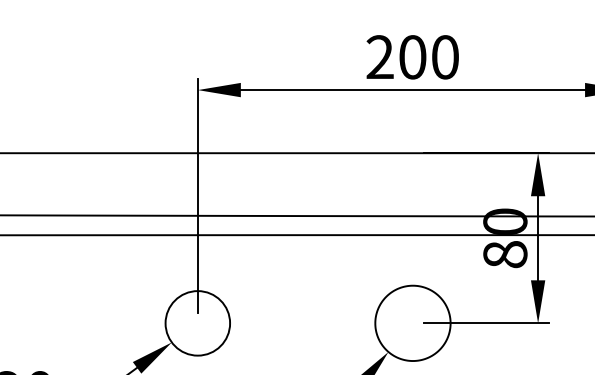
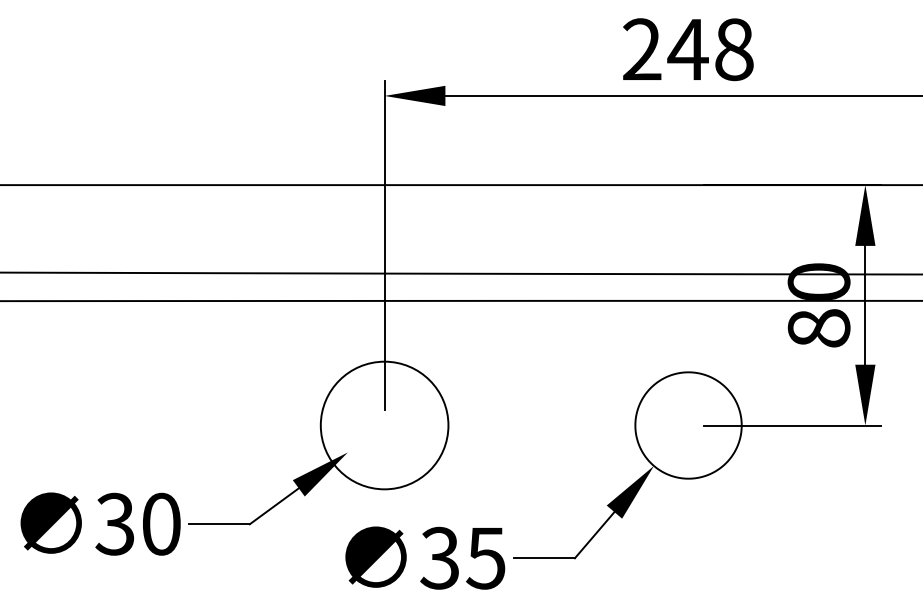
text: (428, 57) -> (710, 49), 200 -> 248
circle: (197, 323) -> (384, 425), size x1.4

